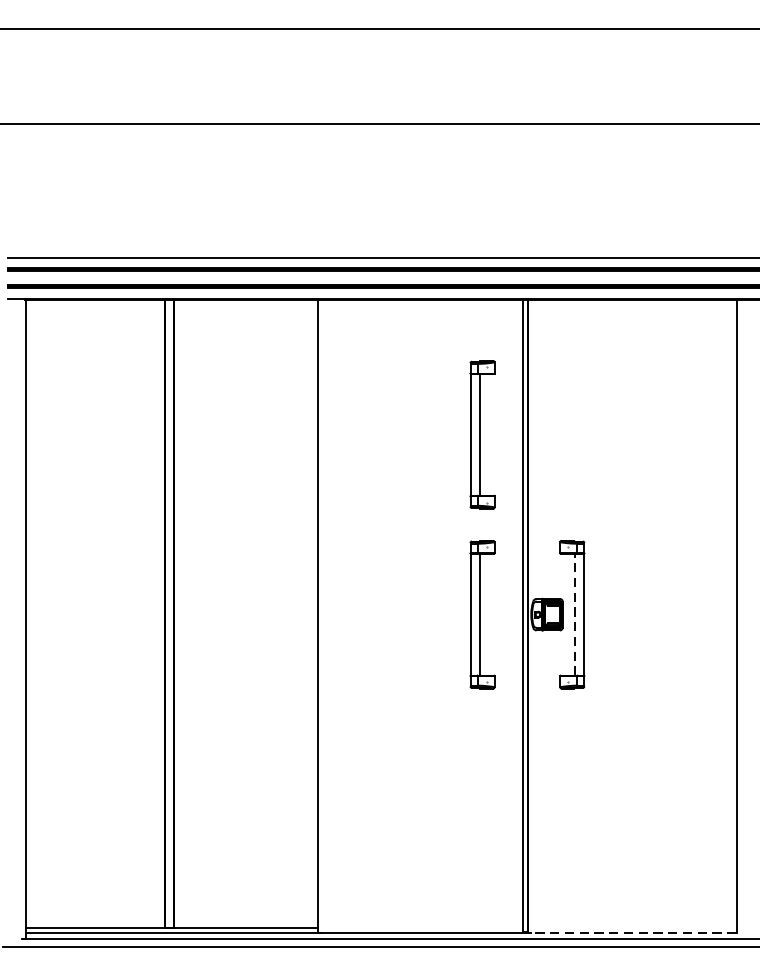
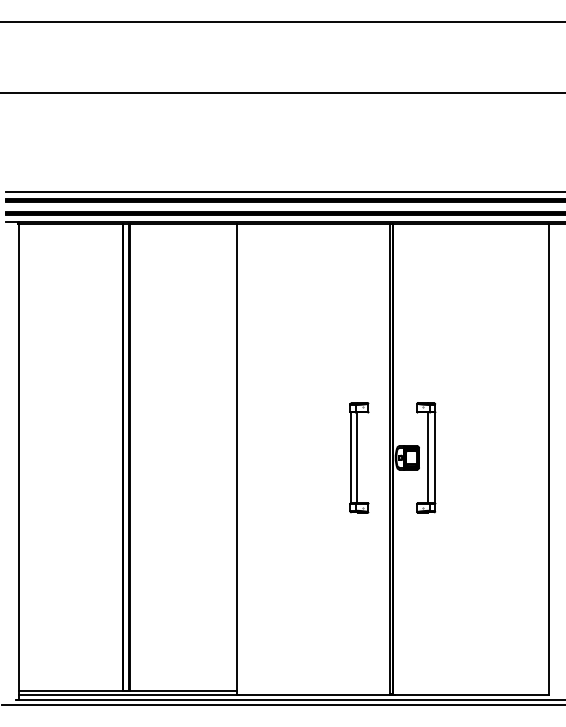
part: (482, 434) -> (359, 323), removed
line: (575, 614) -> (428, 457), dashed -> solid
line: (631, 932) -> (470, 694), dashed -> solid

